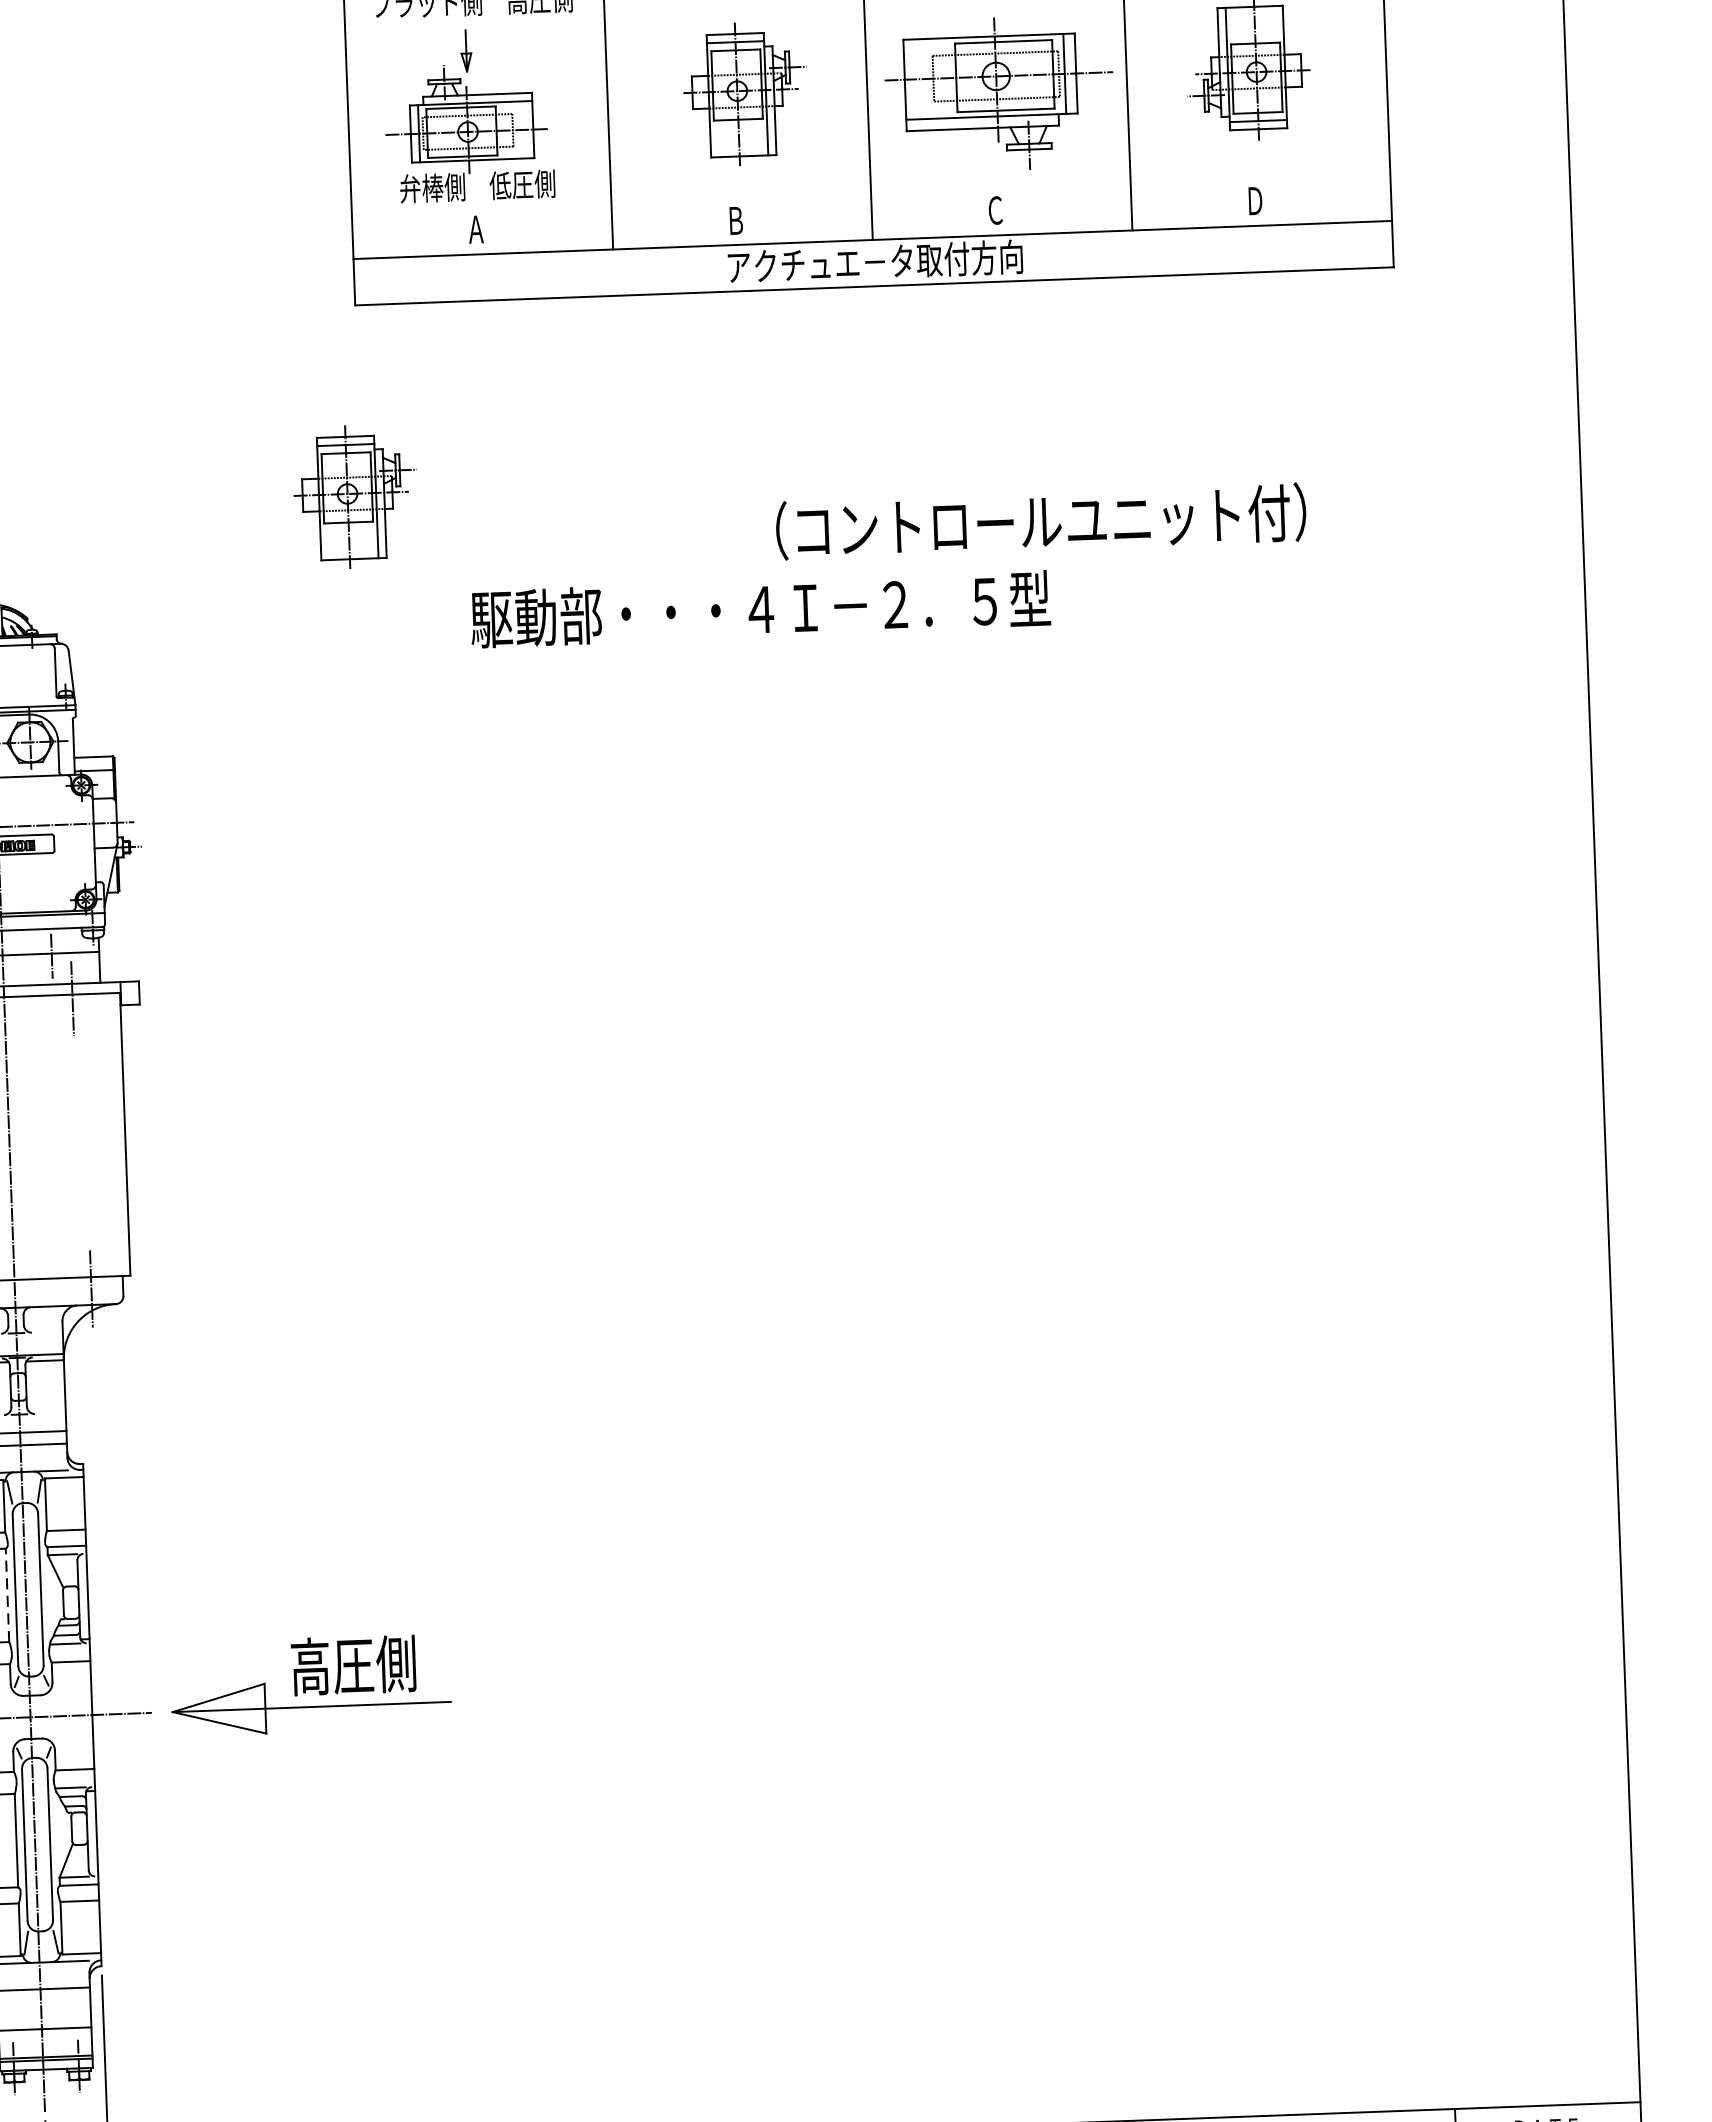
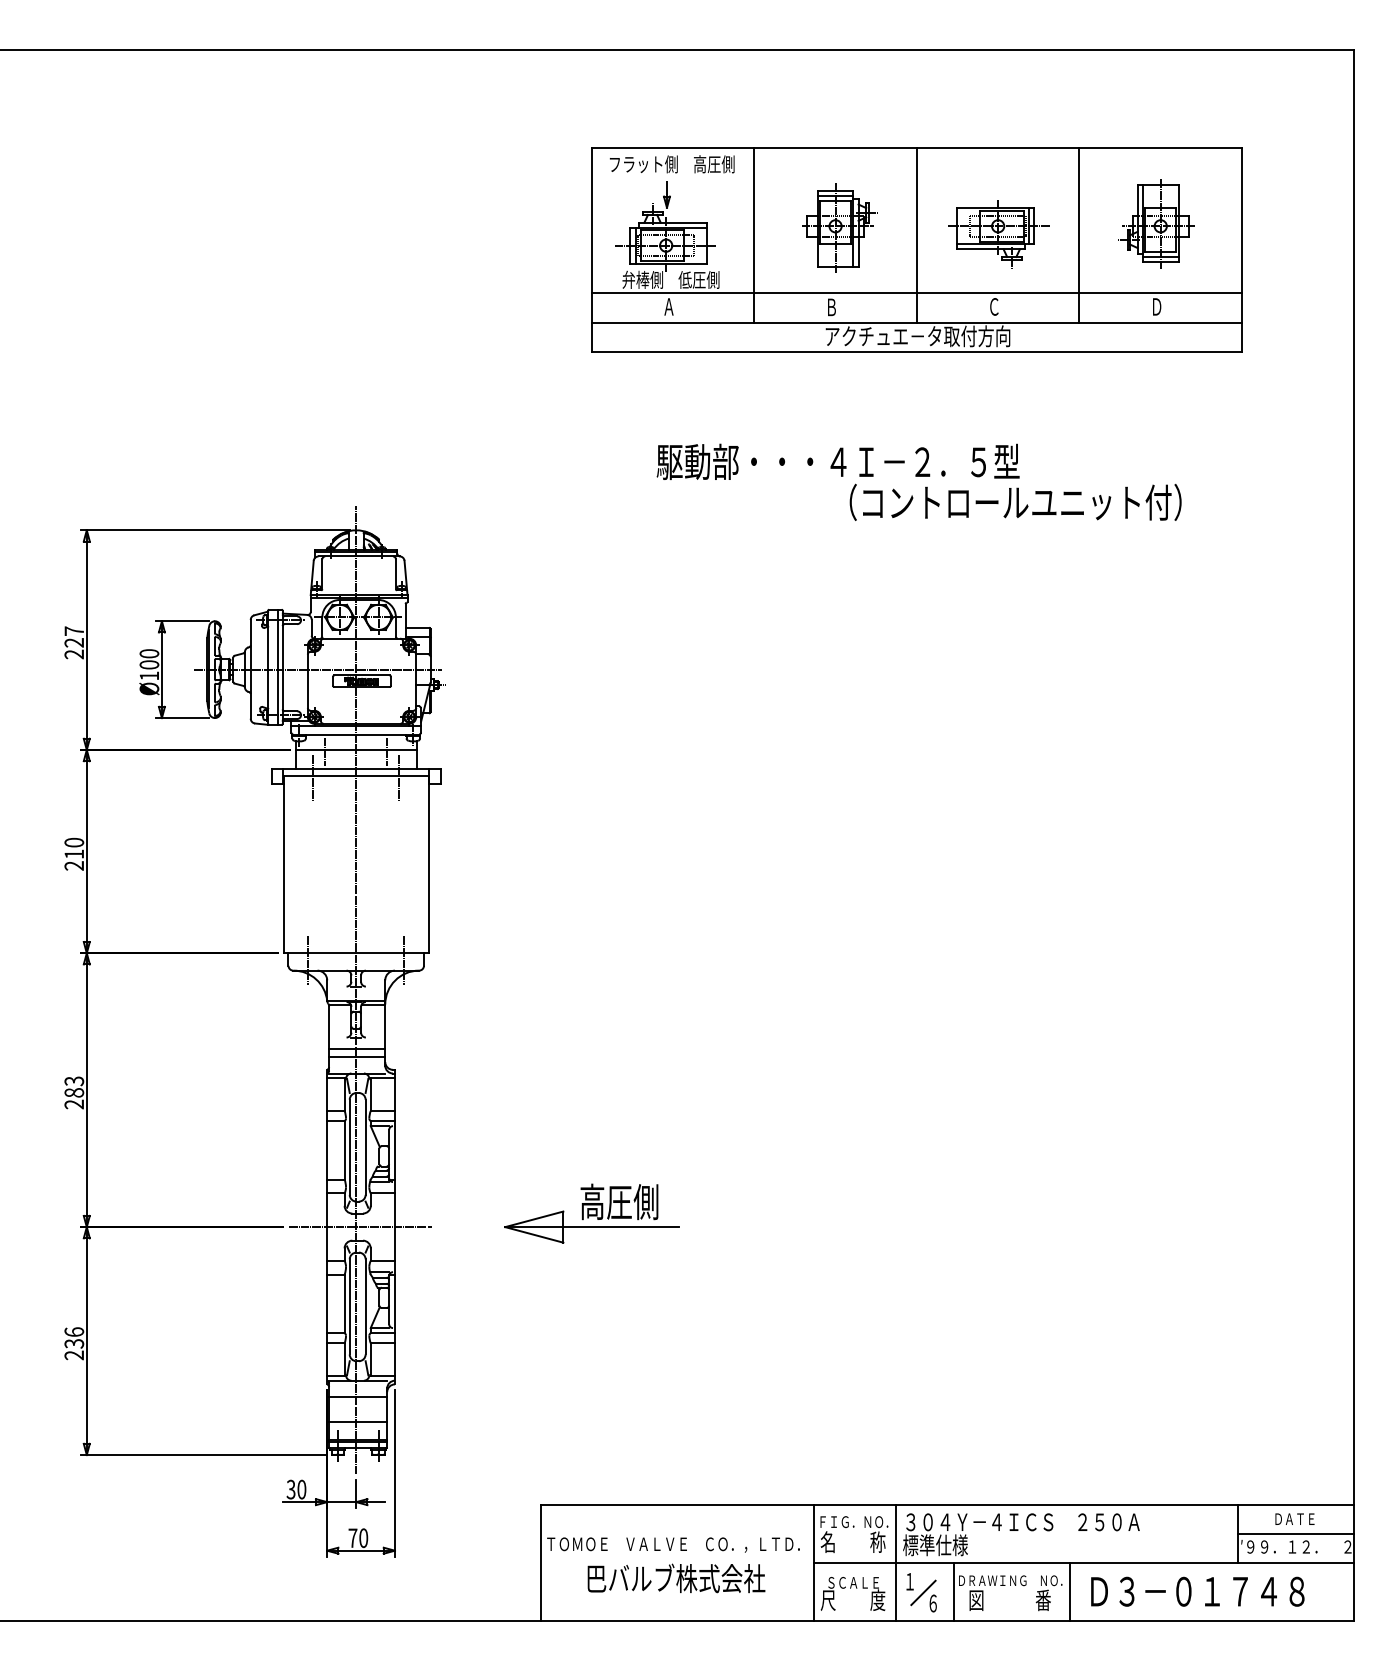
part: (998, 94) -> (998, 234), size x0.71
line: (870, 193) -> (916, 293), added
part: (353, 495) -> (586, 470), removed
text: (759, 608) -> (837, 461), moved
line: (7, 1594) -> (344, 1149), dashed -> solid
part: (309, 1685) -> (591, 1213), moved

